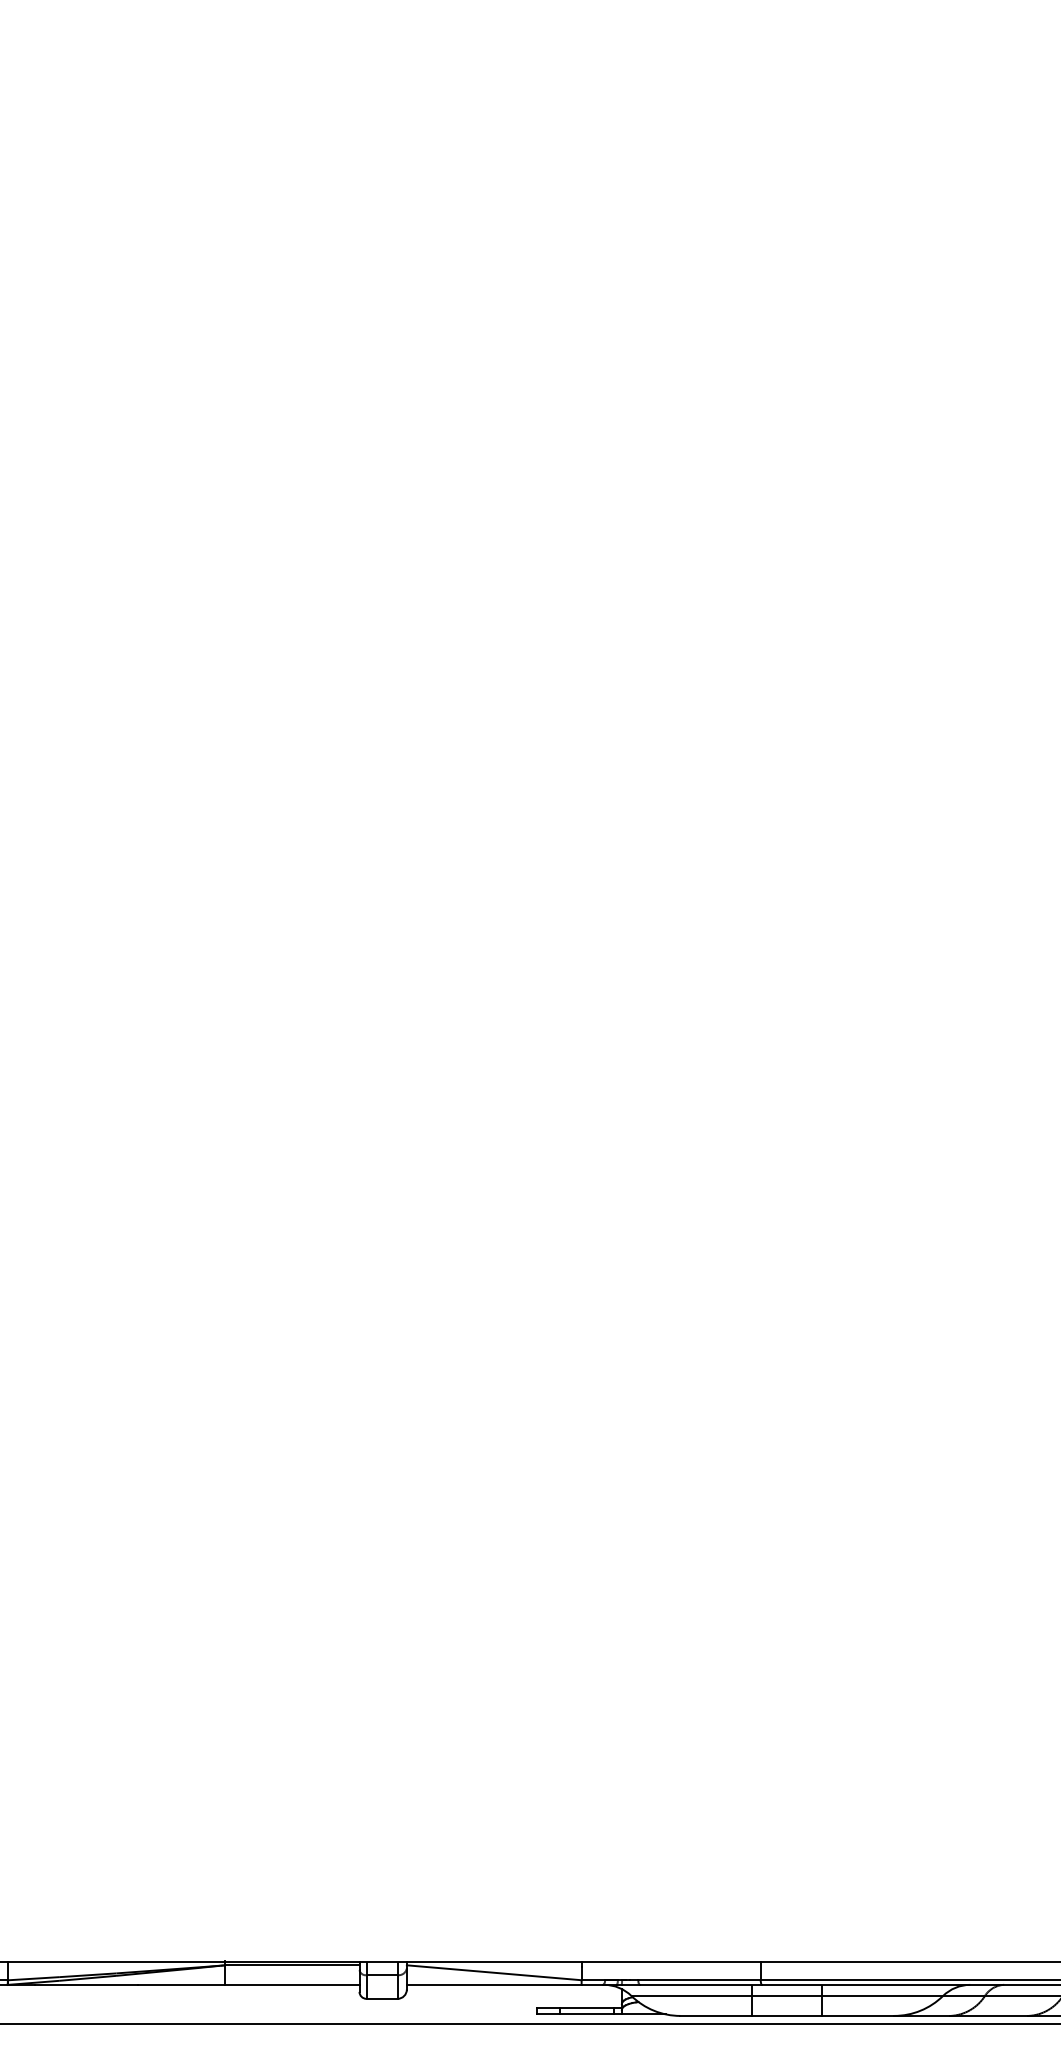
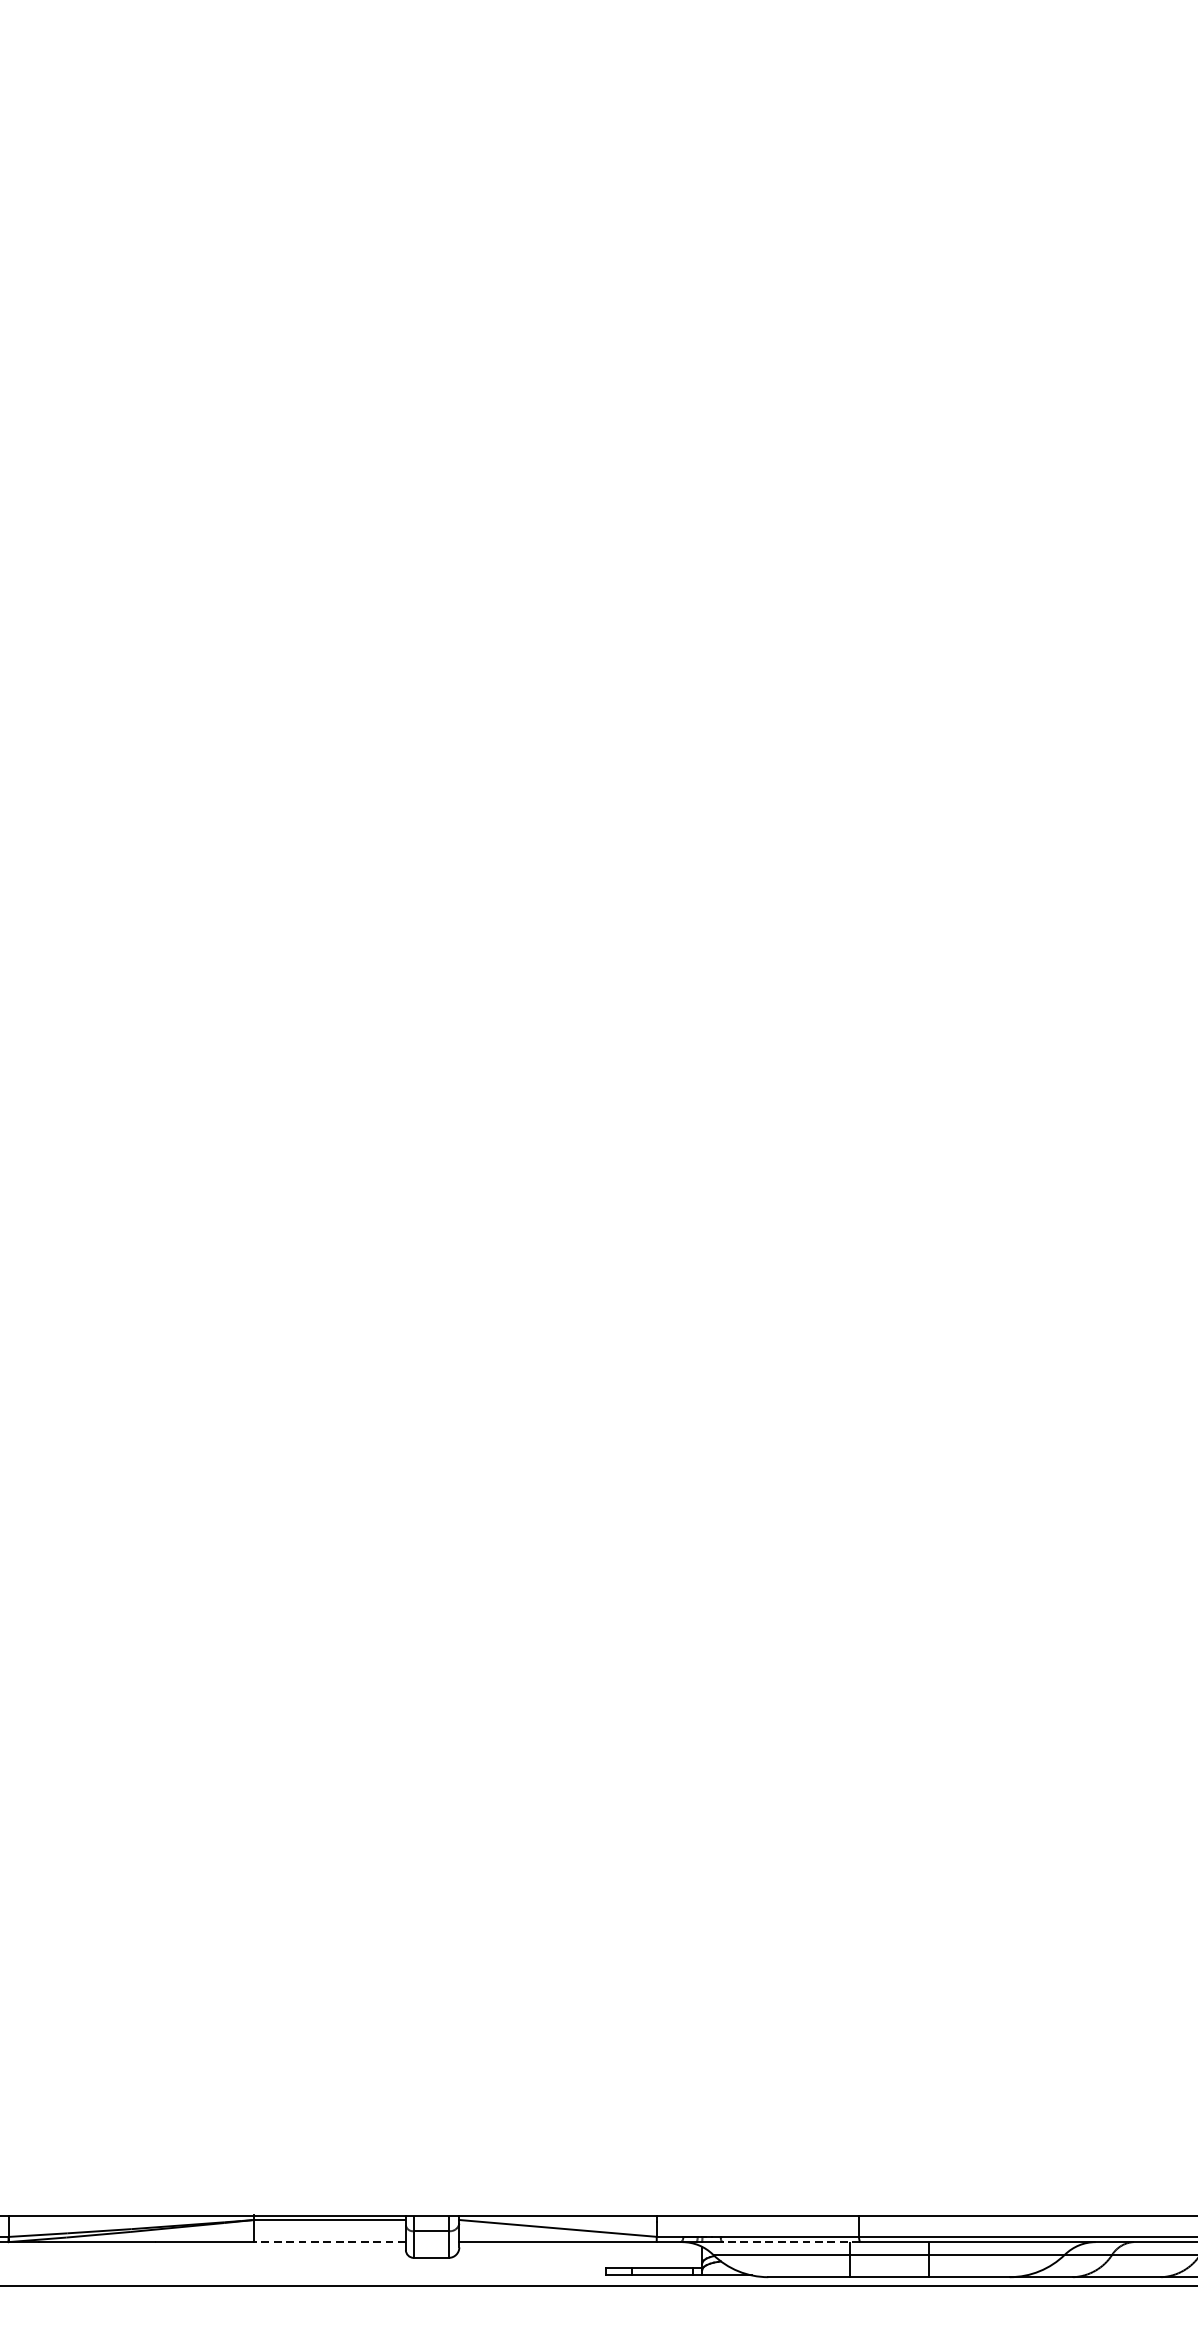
line: (291, 1984) -> (329, 2241), solid -> dashed
line: (700, 1984) -> (791, 2241), solid -> dashed

